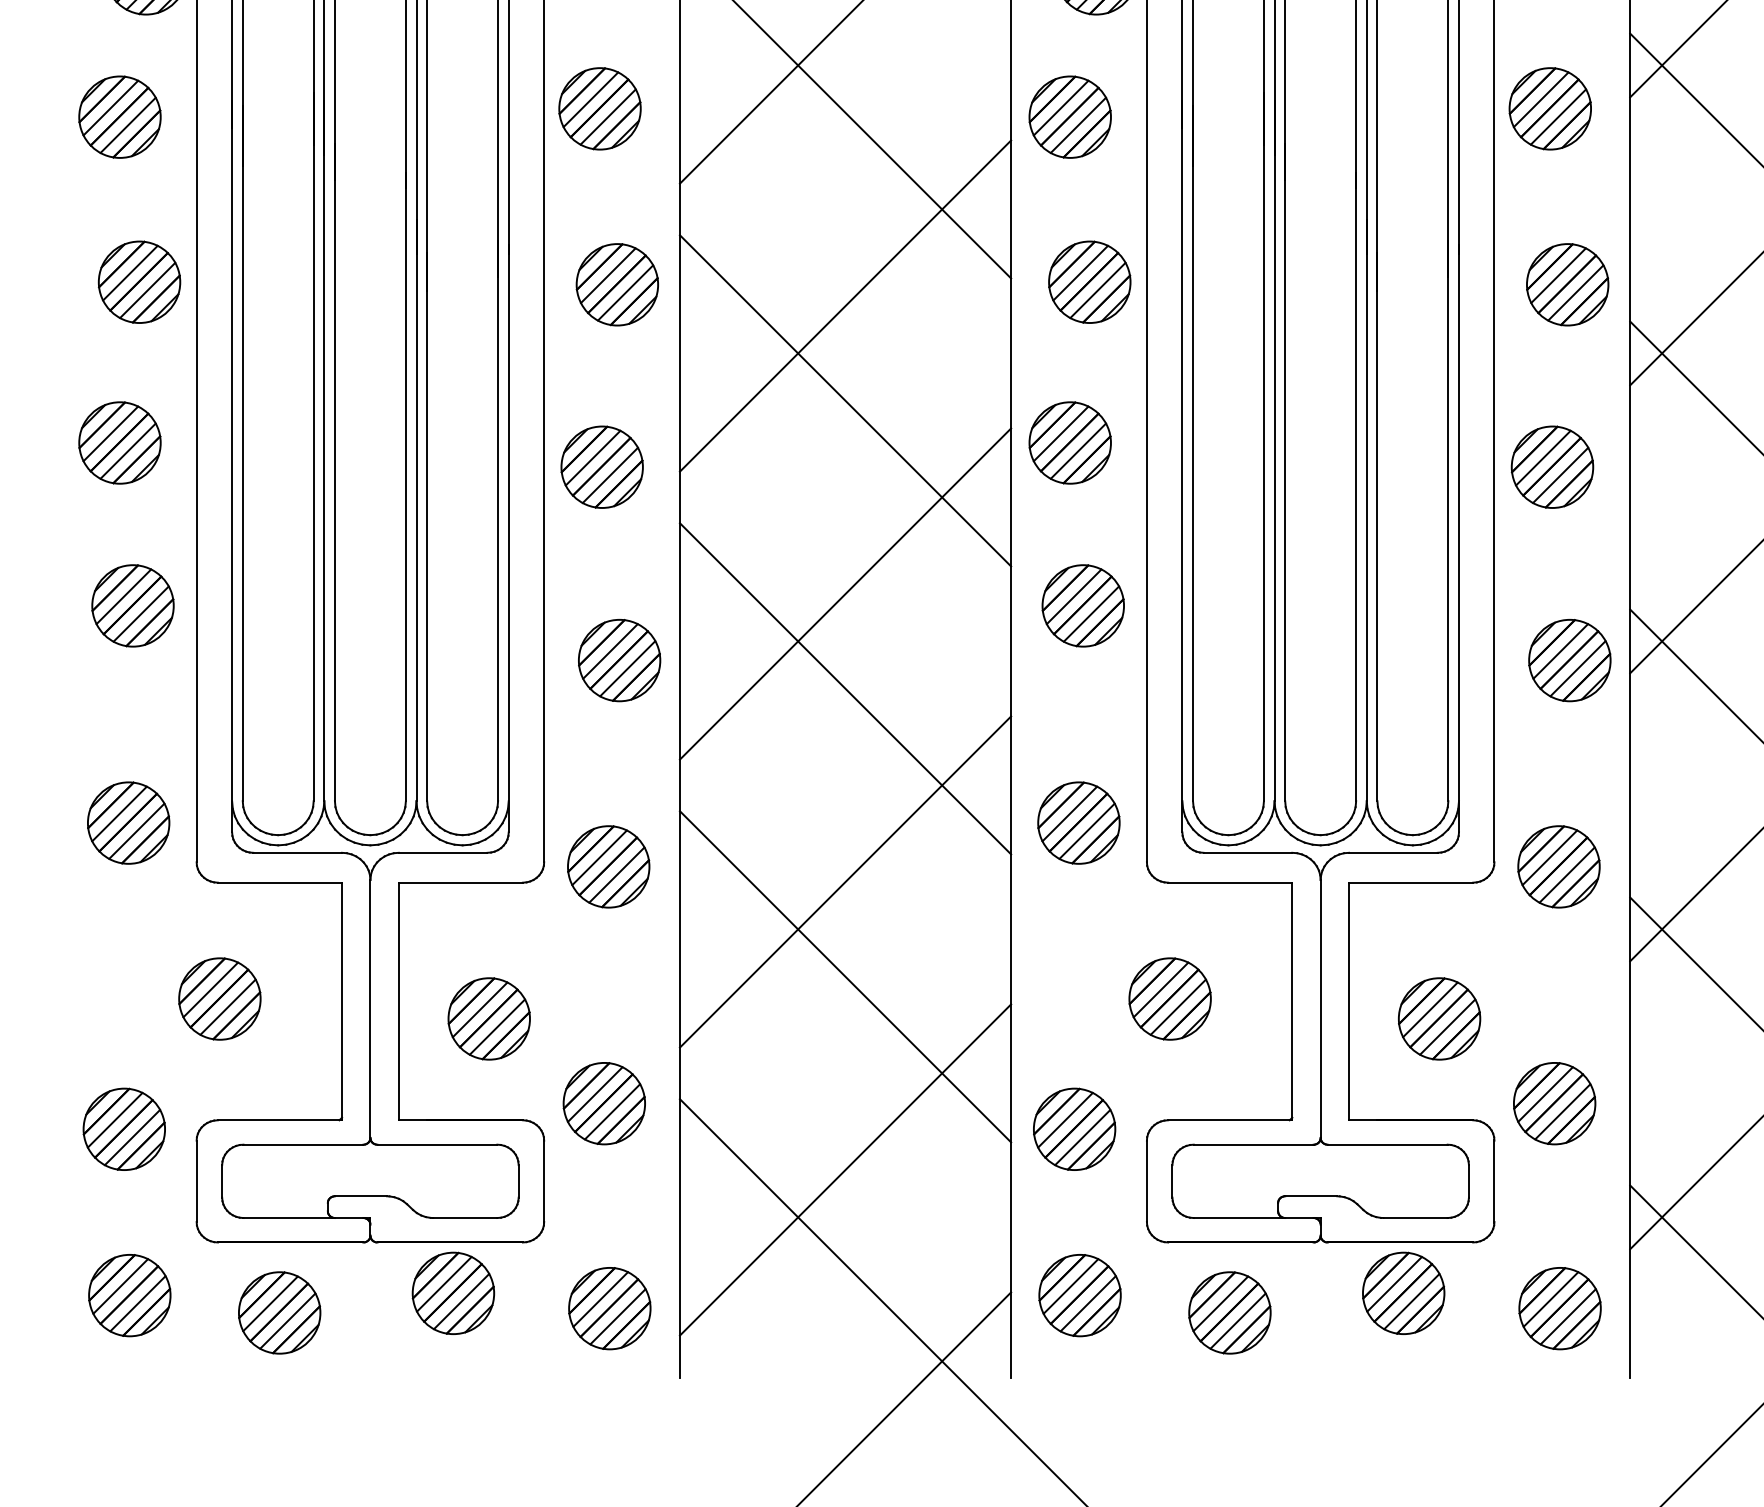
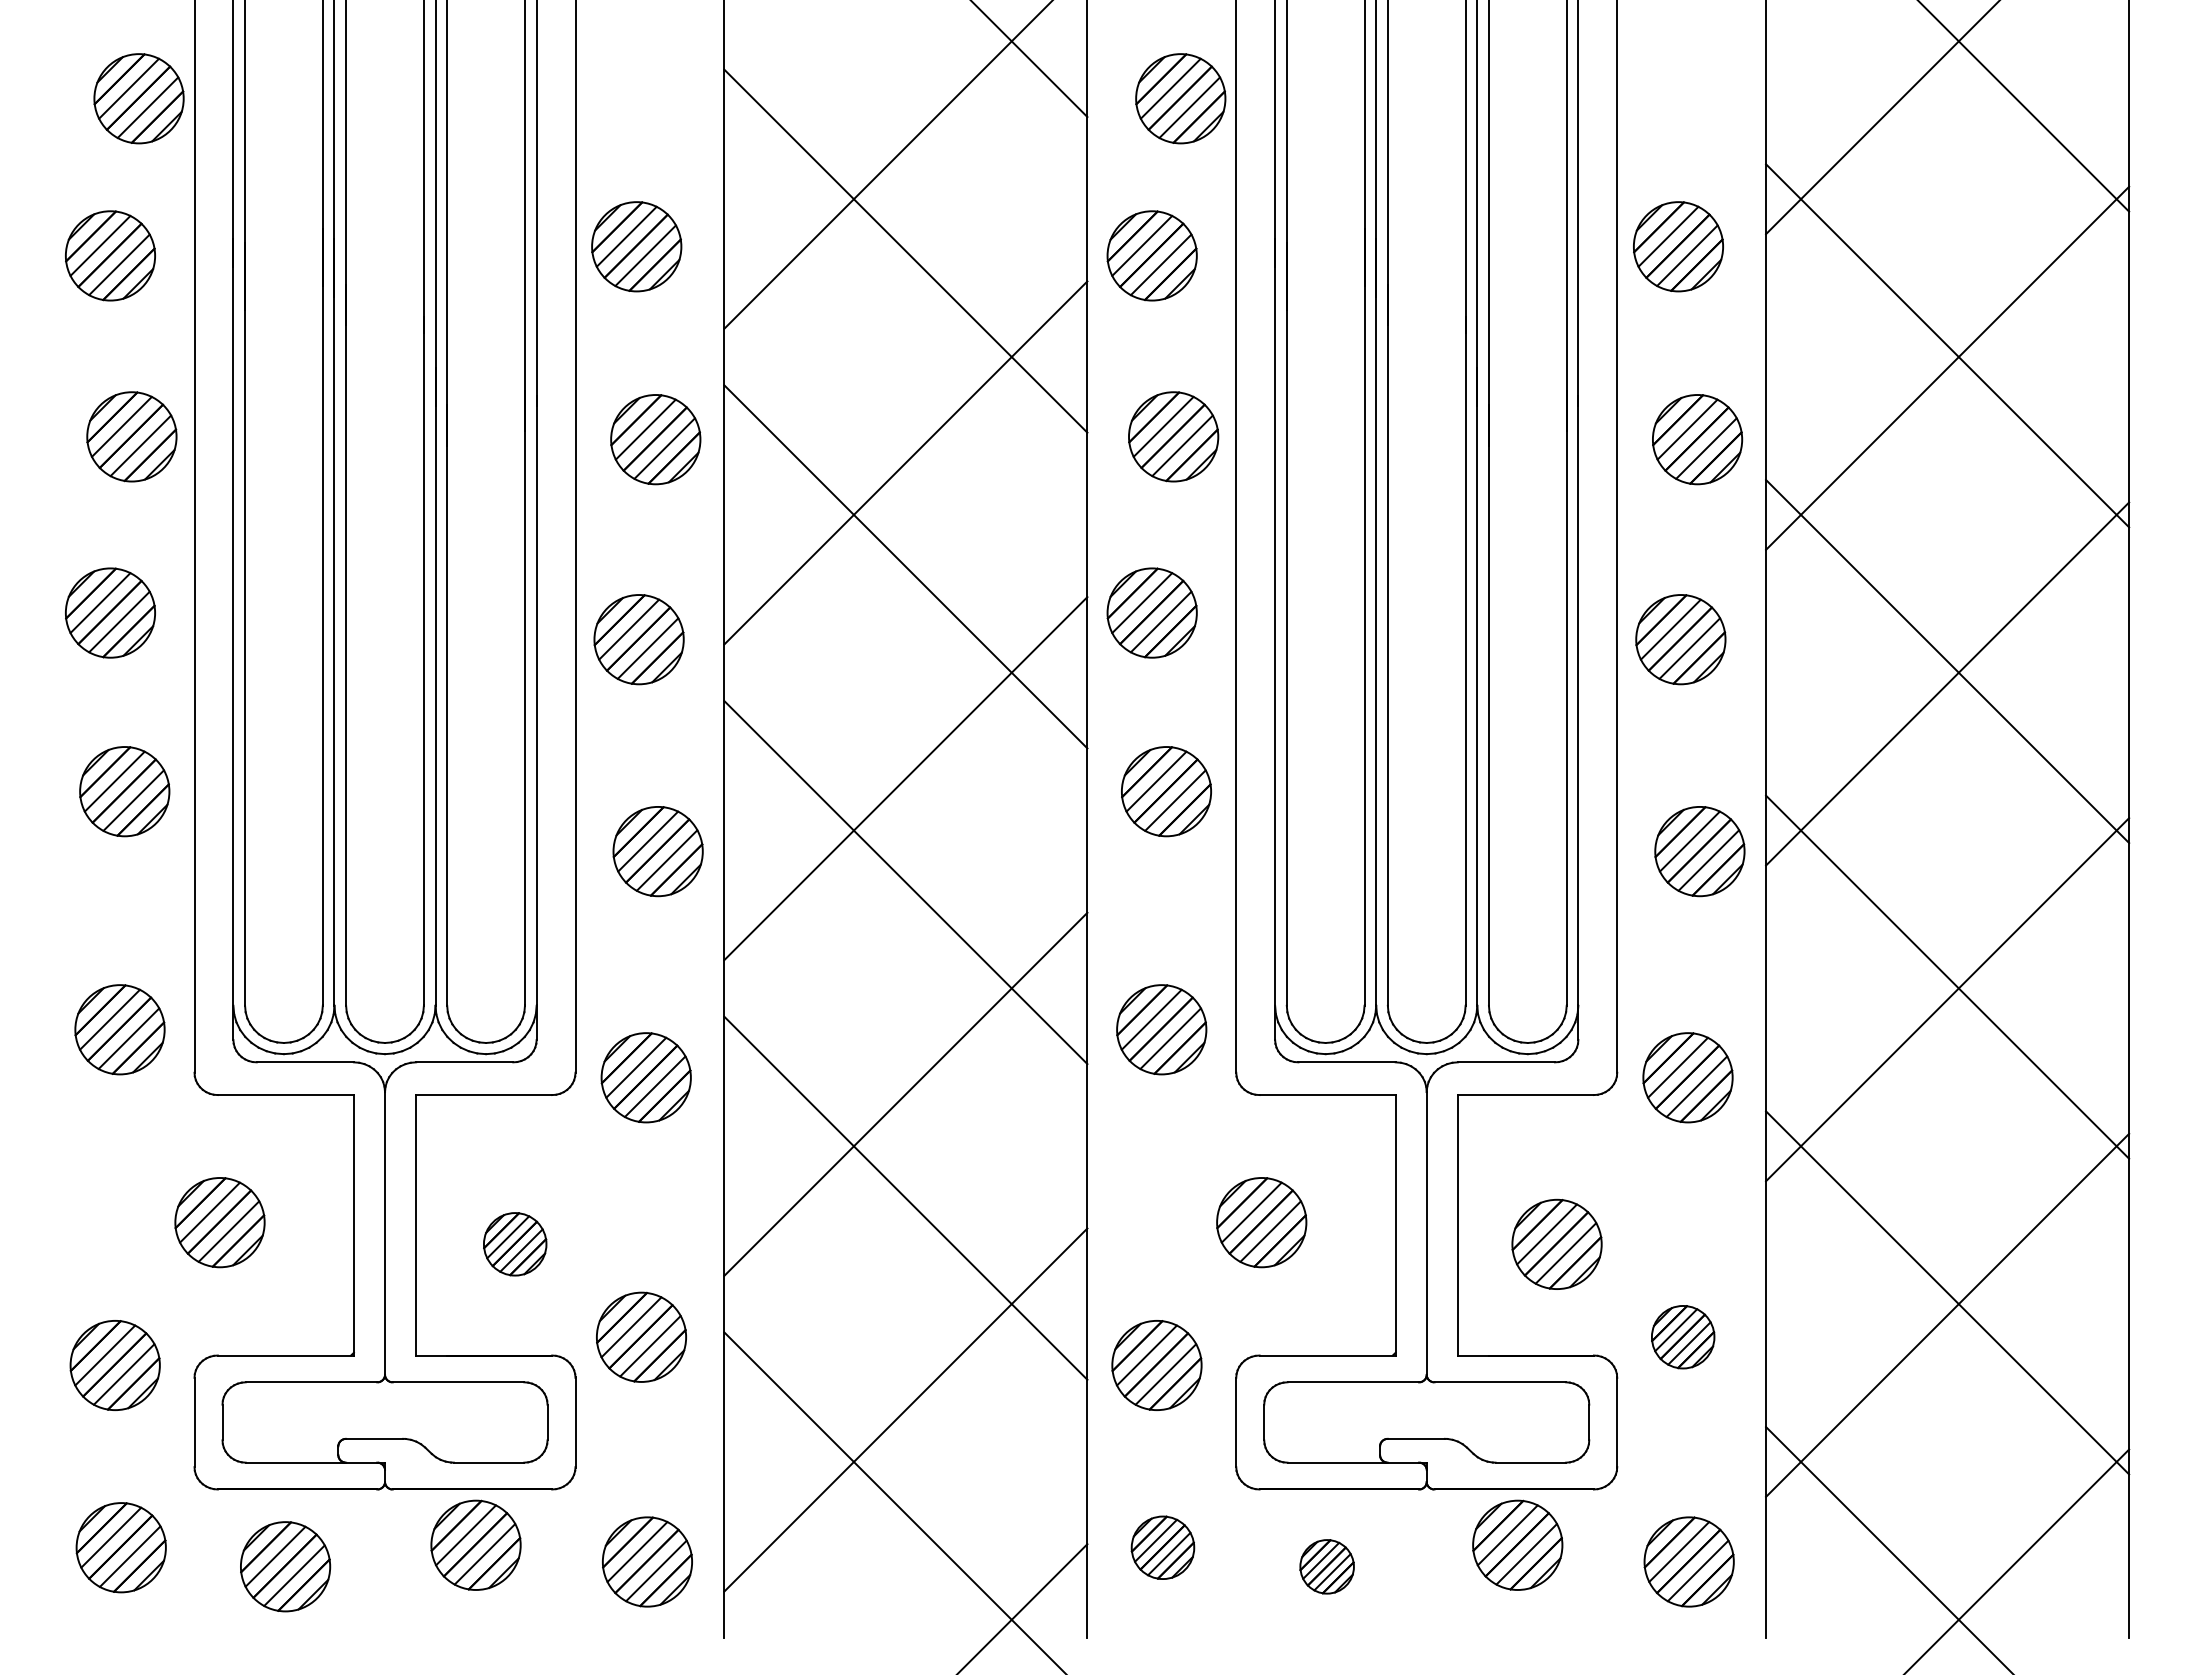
part: (488, 1018) -> (514, 1243), size x0.7
part: (1553, 1102) -> (1682, 1336), size x0.7
part: (1079, 1295) -> (1162, 1547), size x0.7
part: (1229, 1312) -> (1326, 1566), size x0.6

